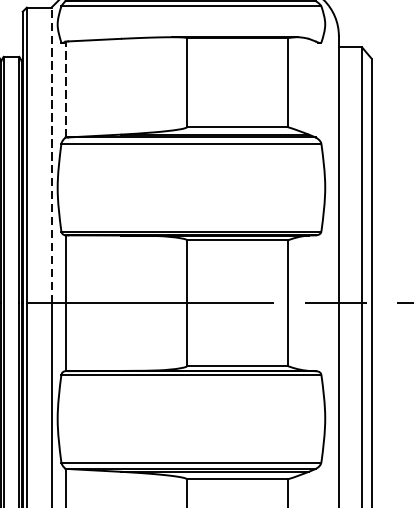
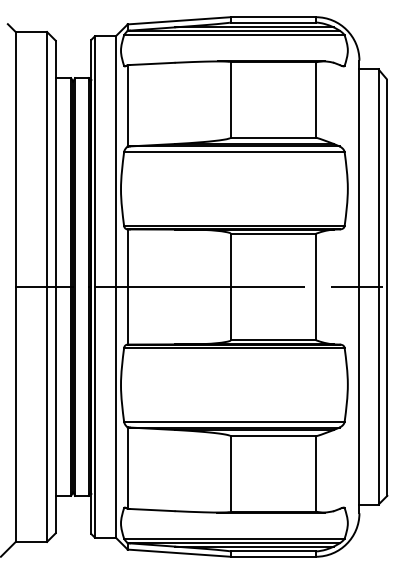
line: (65, 89) -> (127, 105), dashed -> solid
line: (51, 155) -> (115, 161), dashed -> solid

